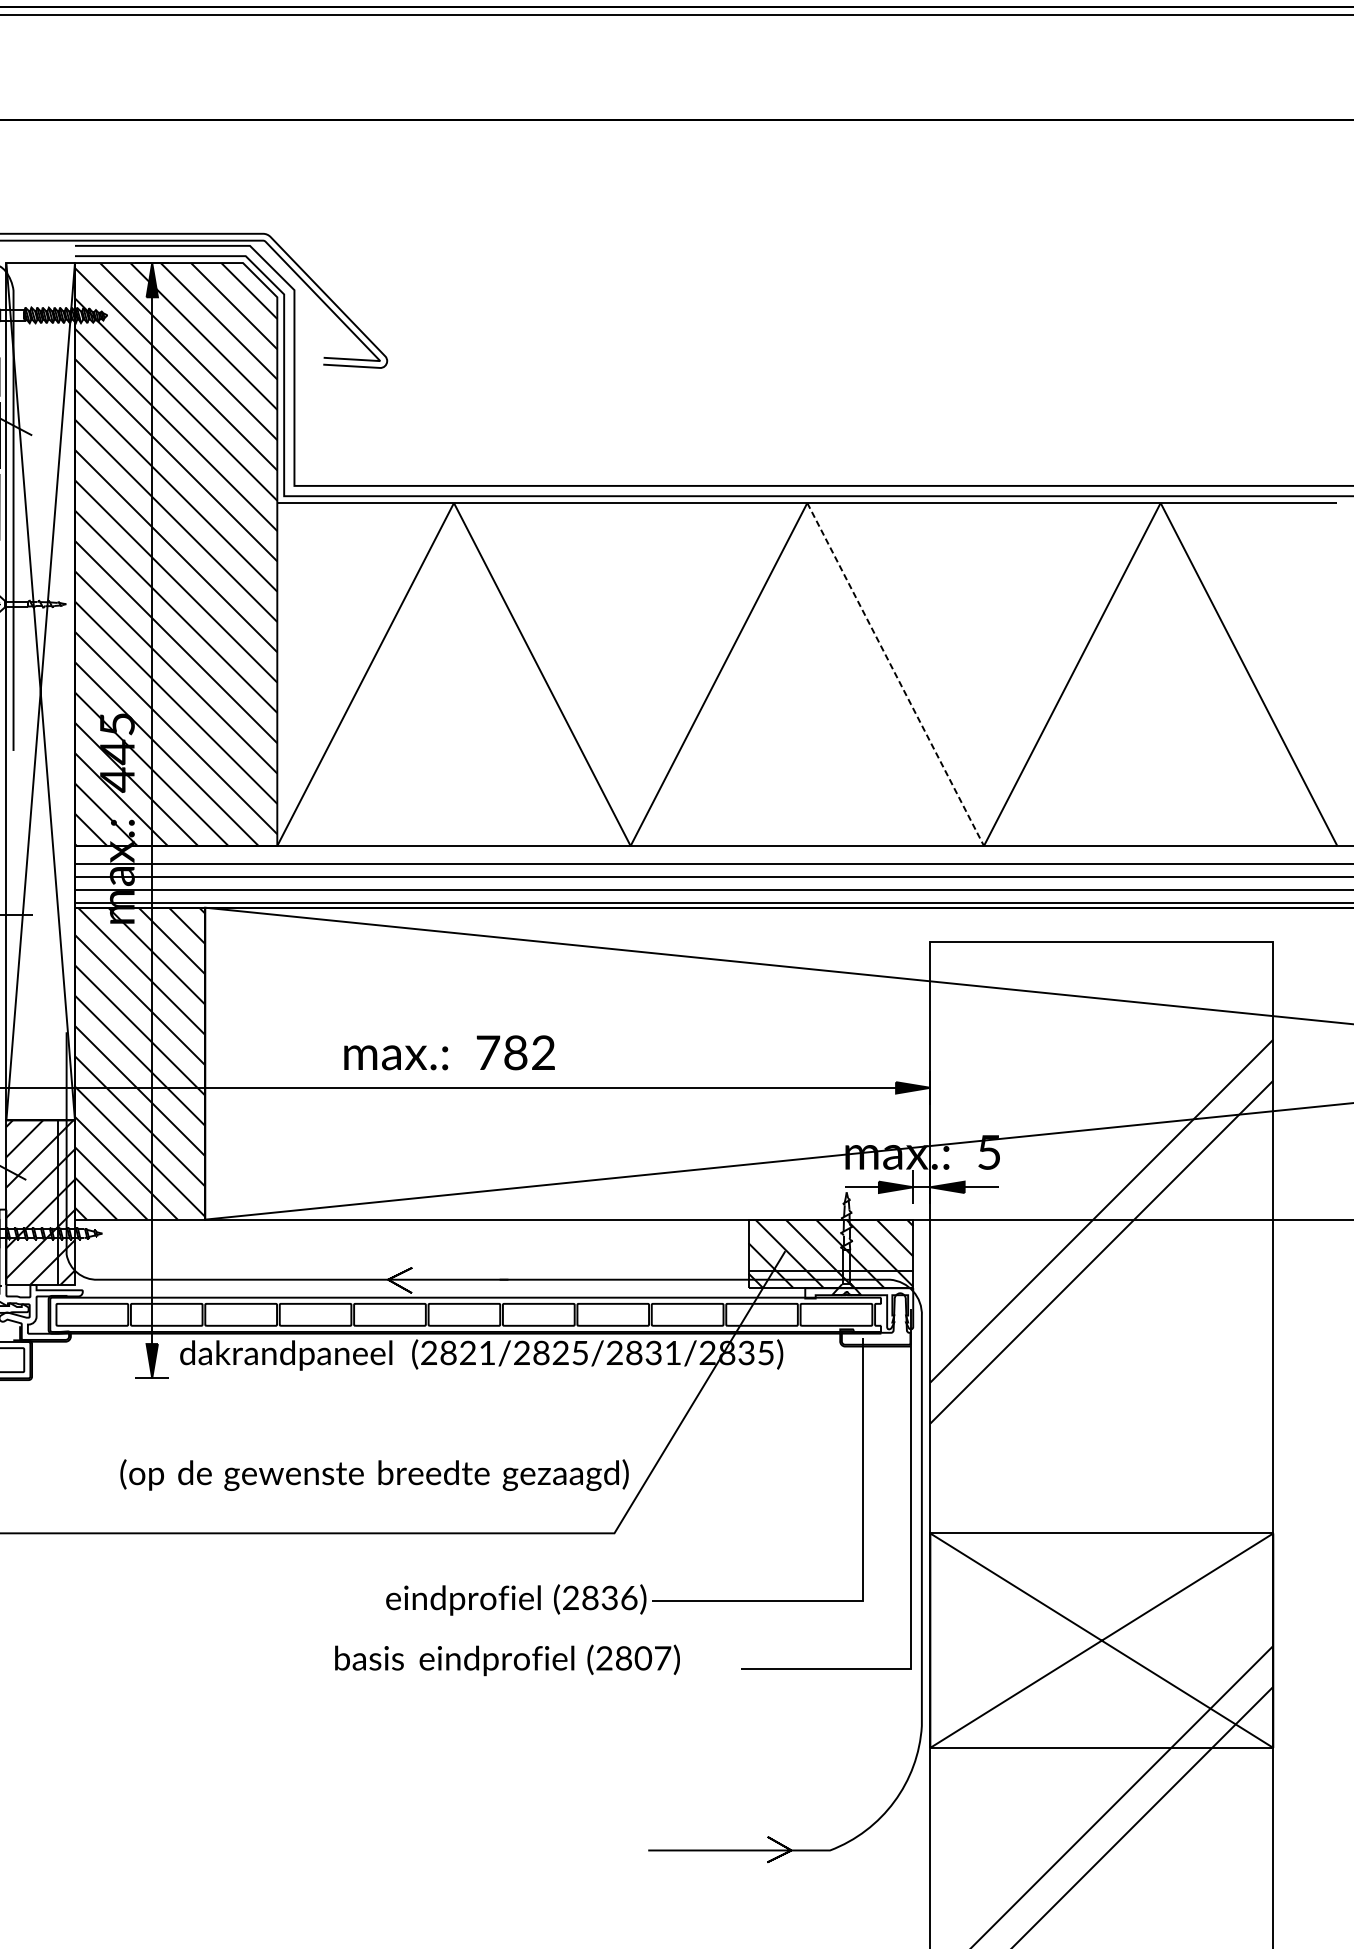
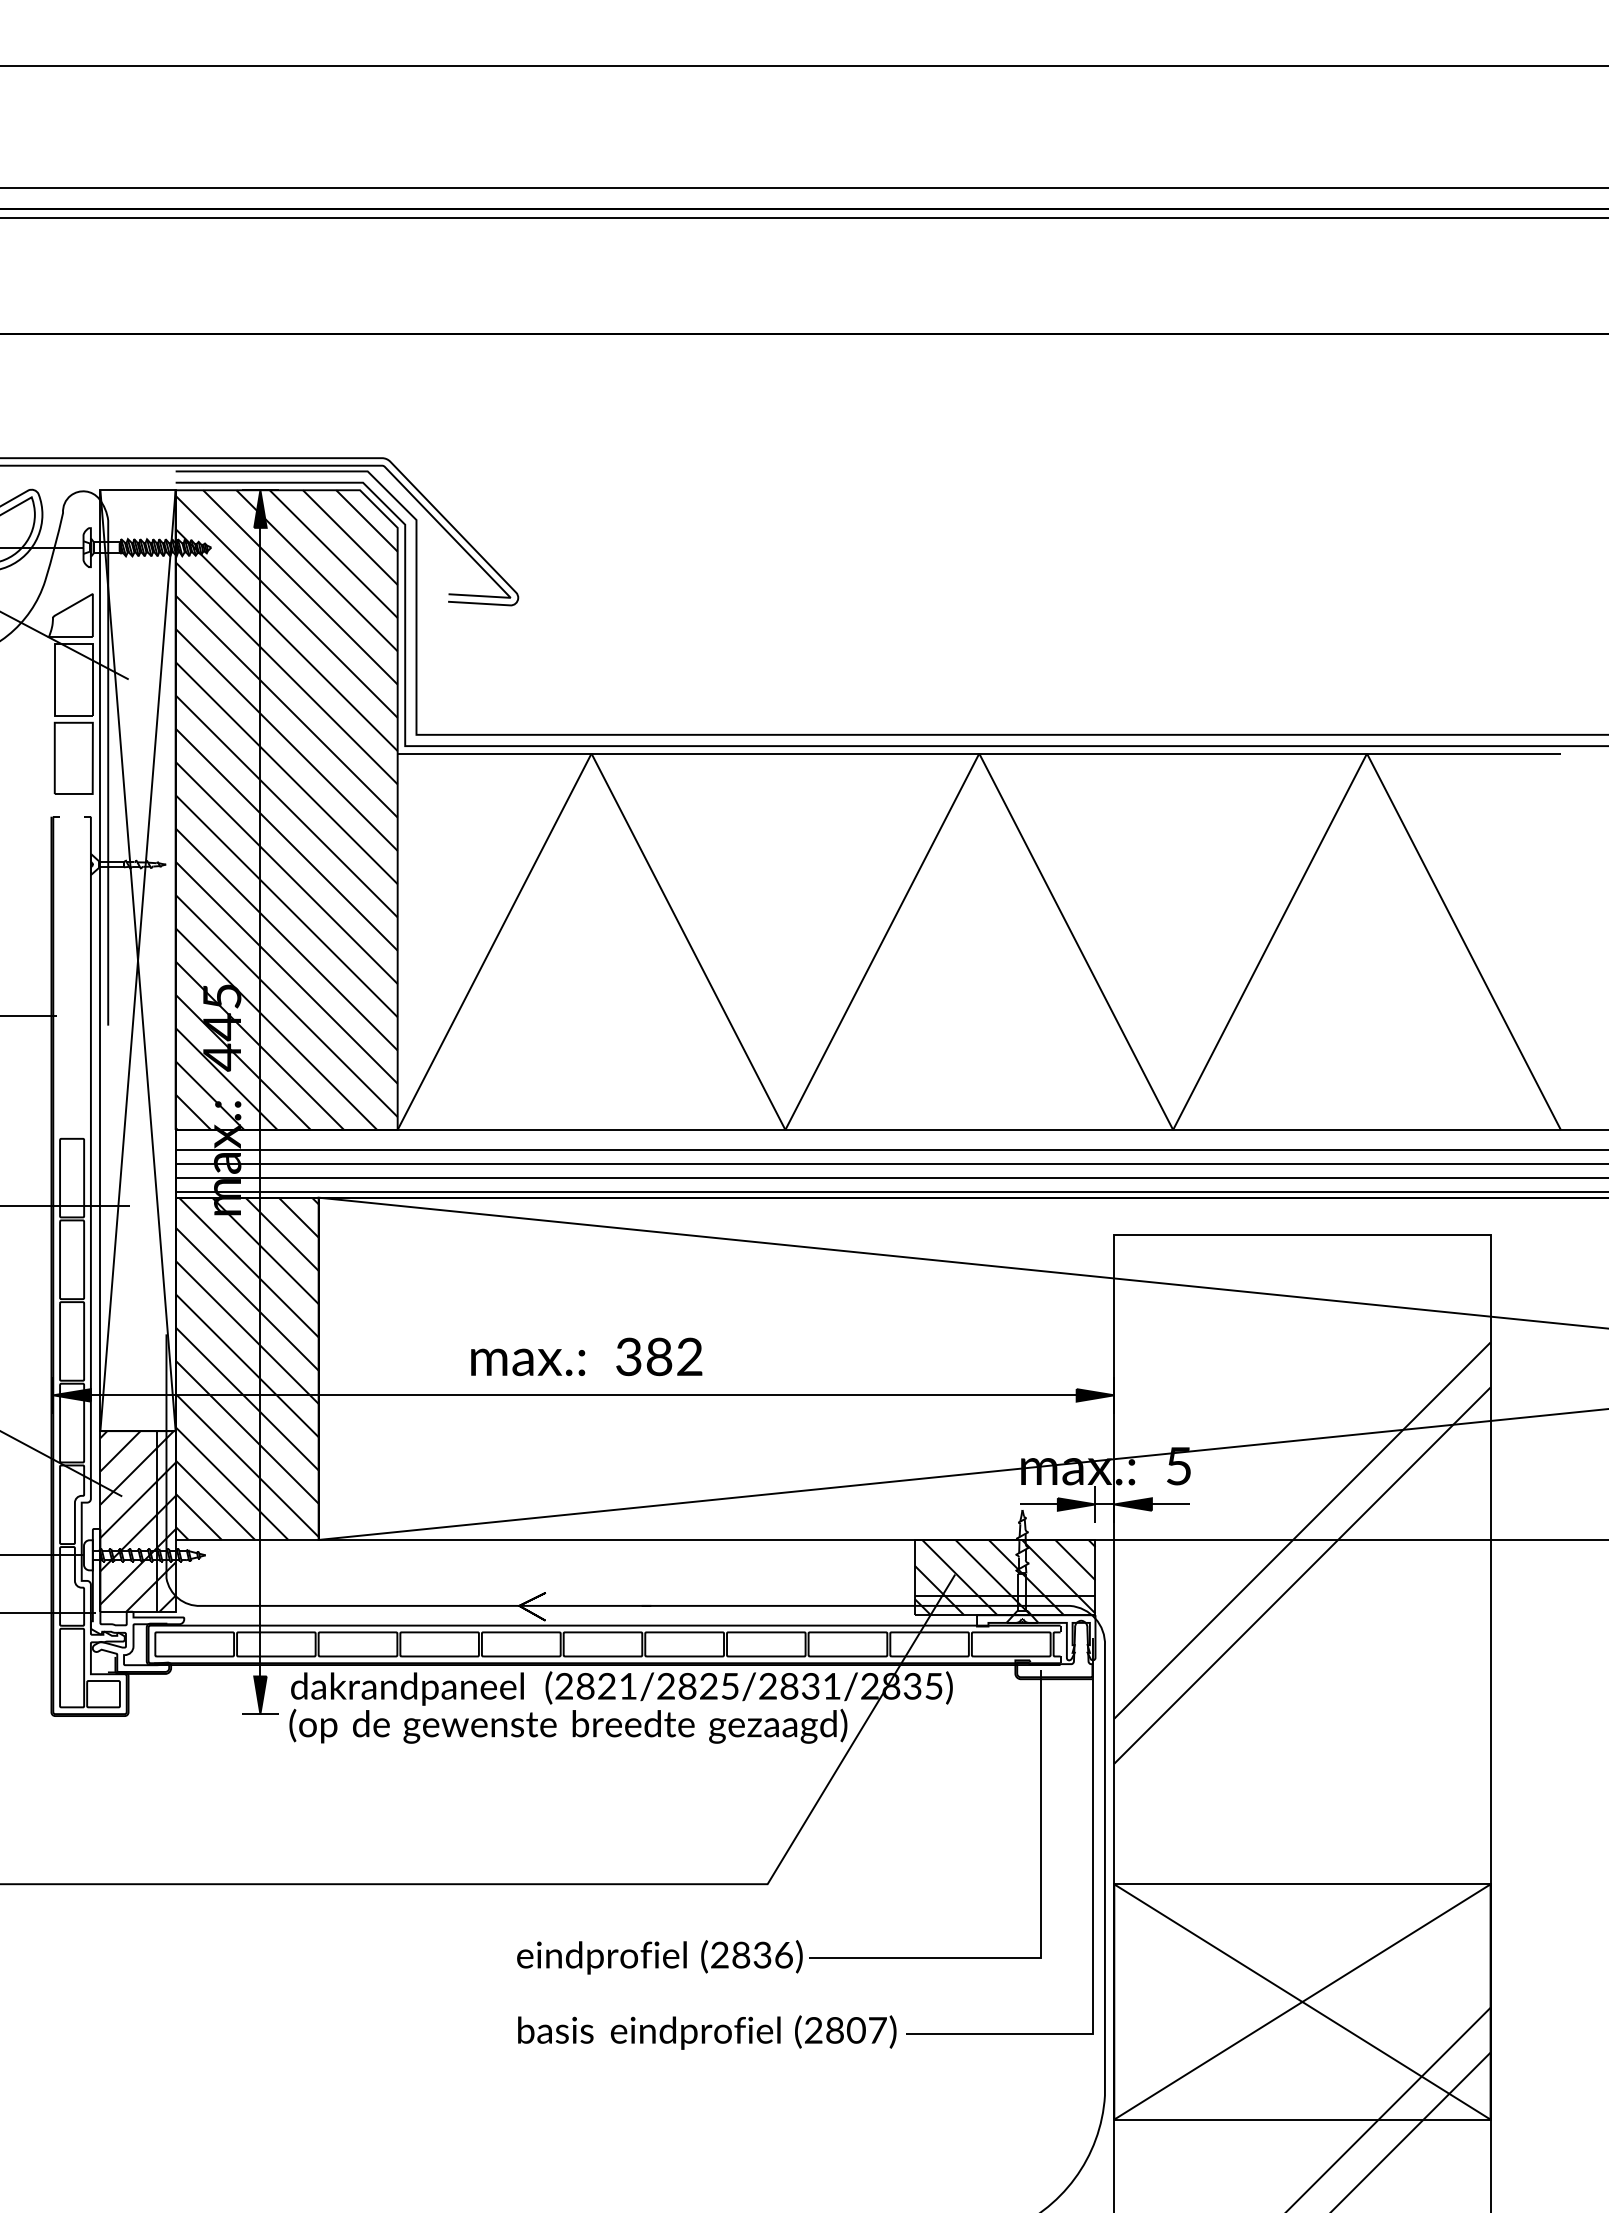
line: (895, 674) -> (1076, 941), dashed -> solid
text: (488, 1052) -> (629, 1356), 782 -> 382
text: (374, 1474) -> (568, 1725), moved
text: (507, 1660) -> (707, 2032), moved

